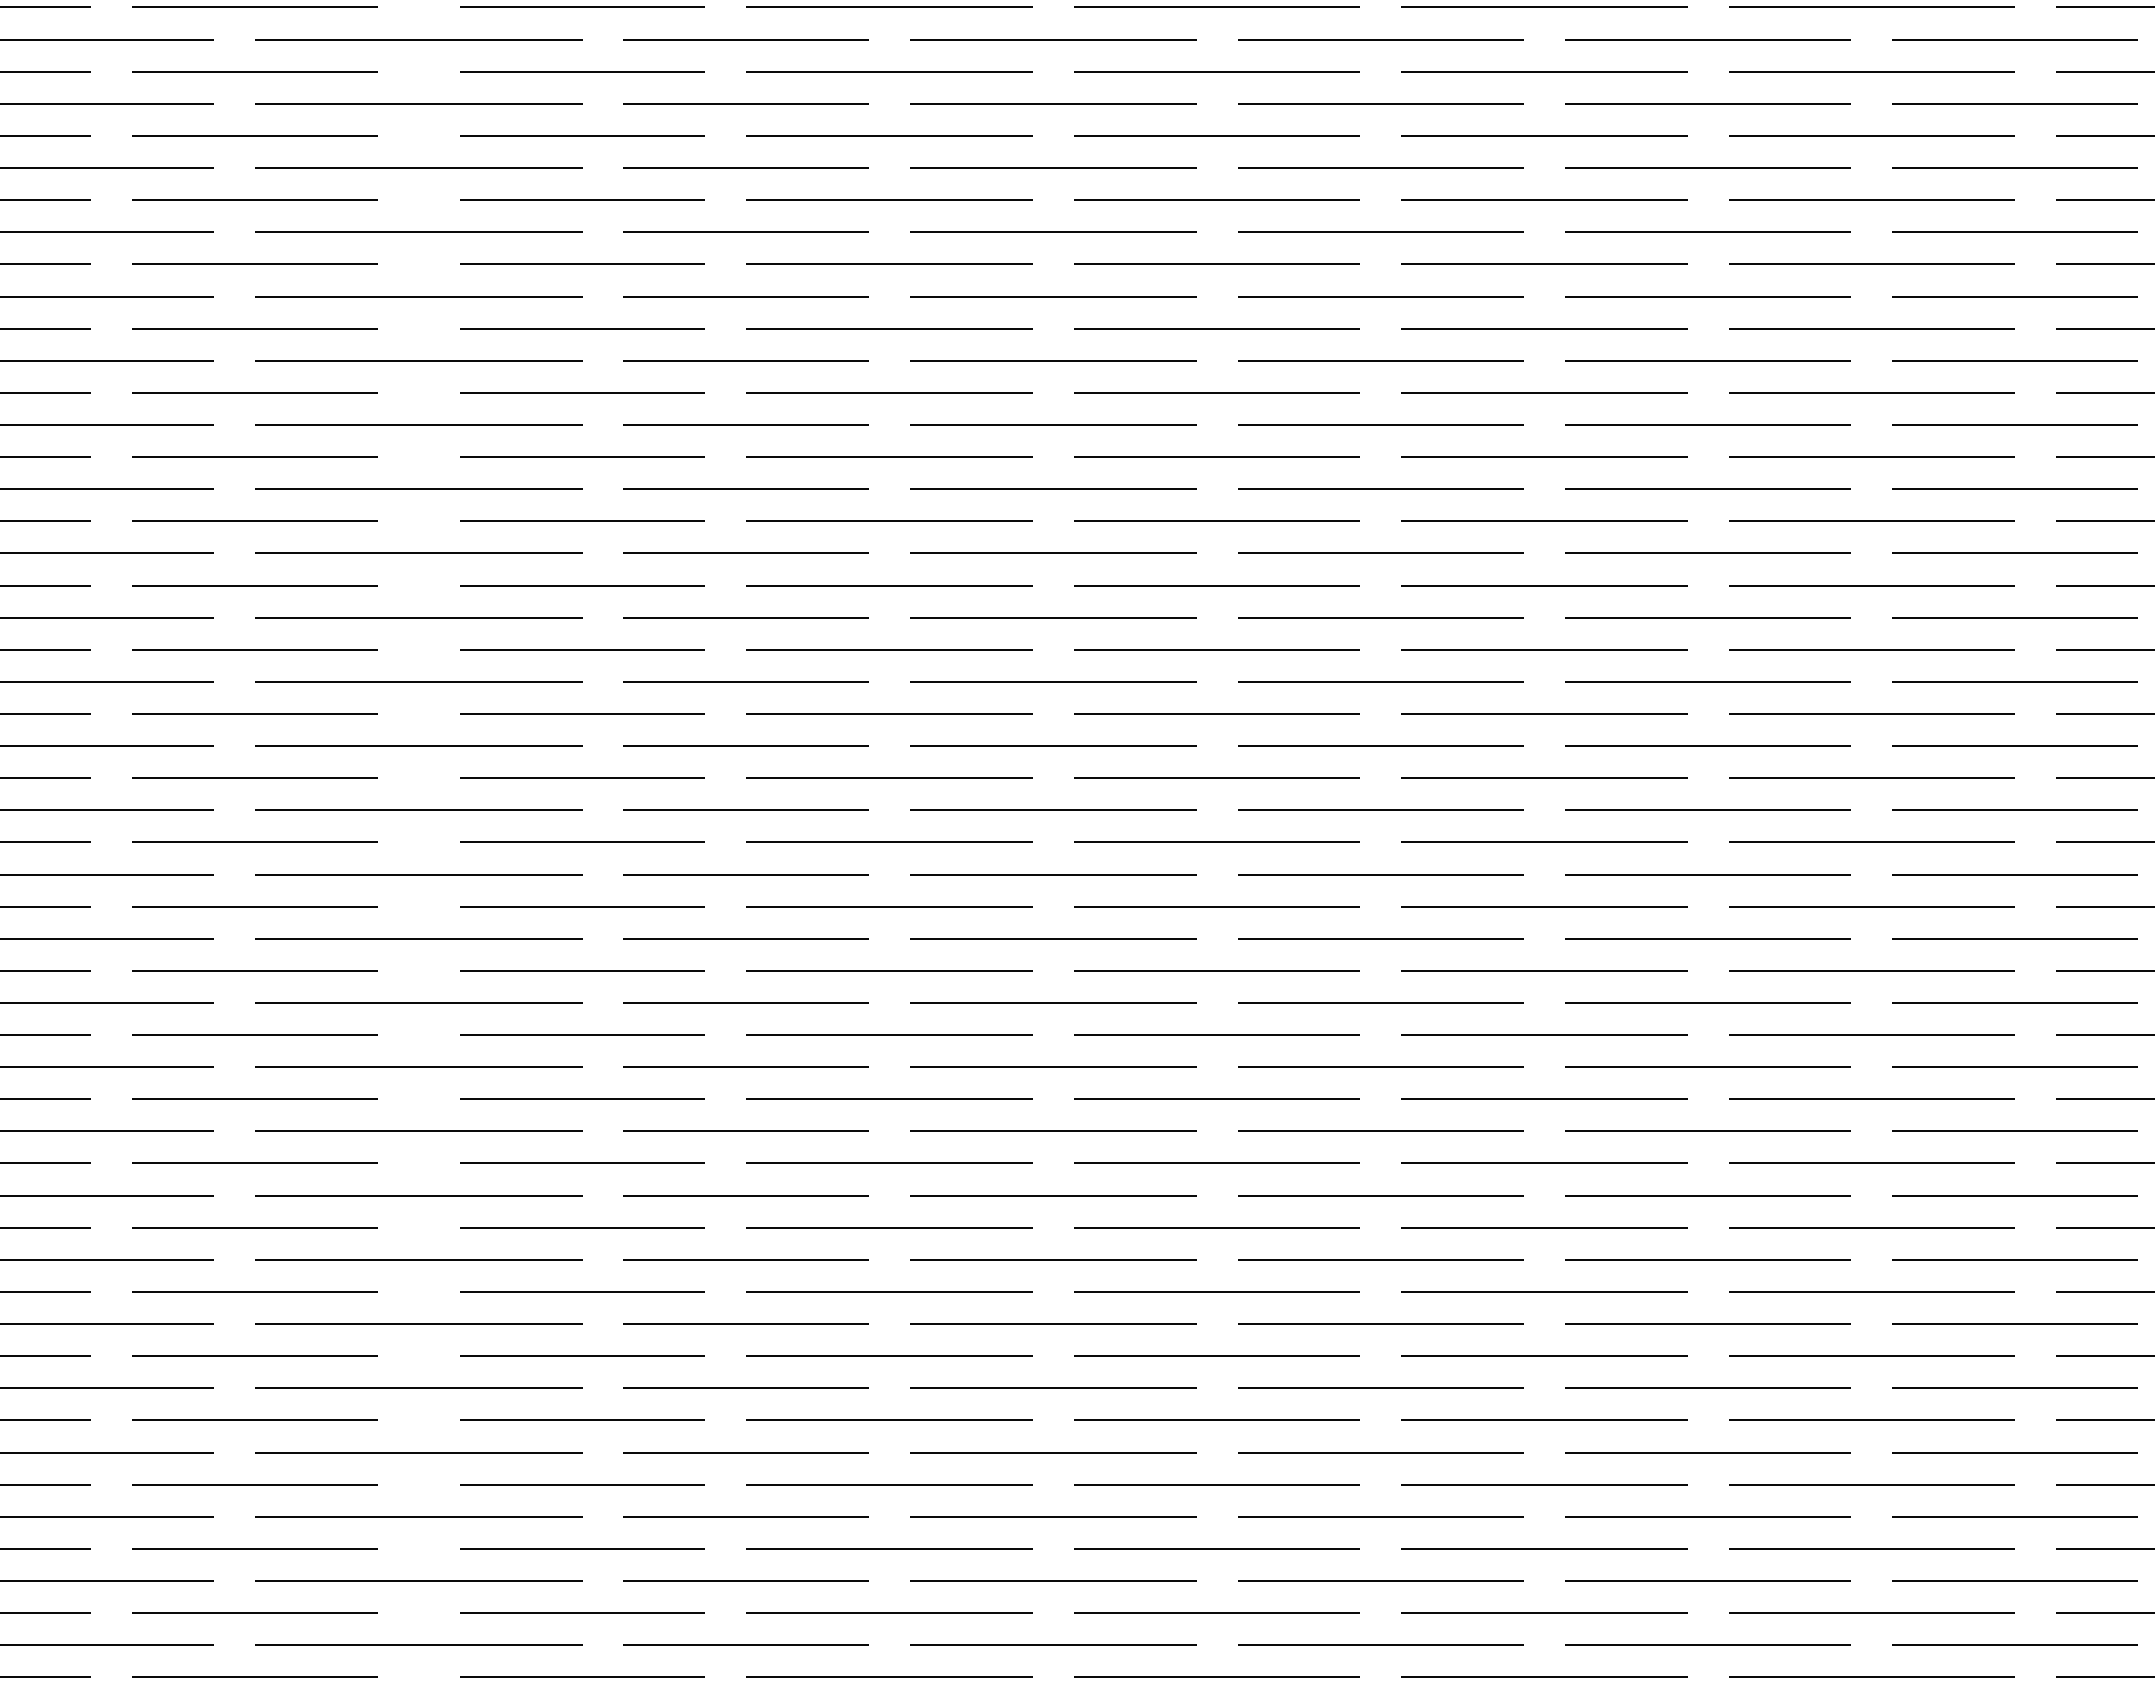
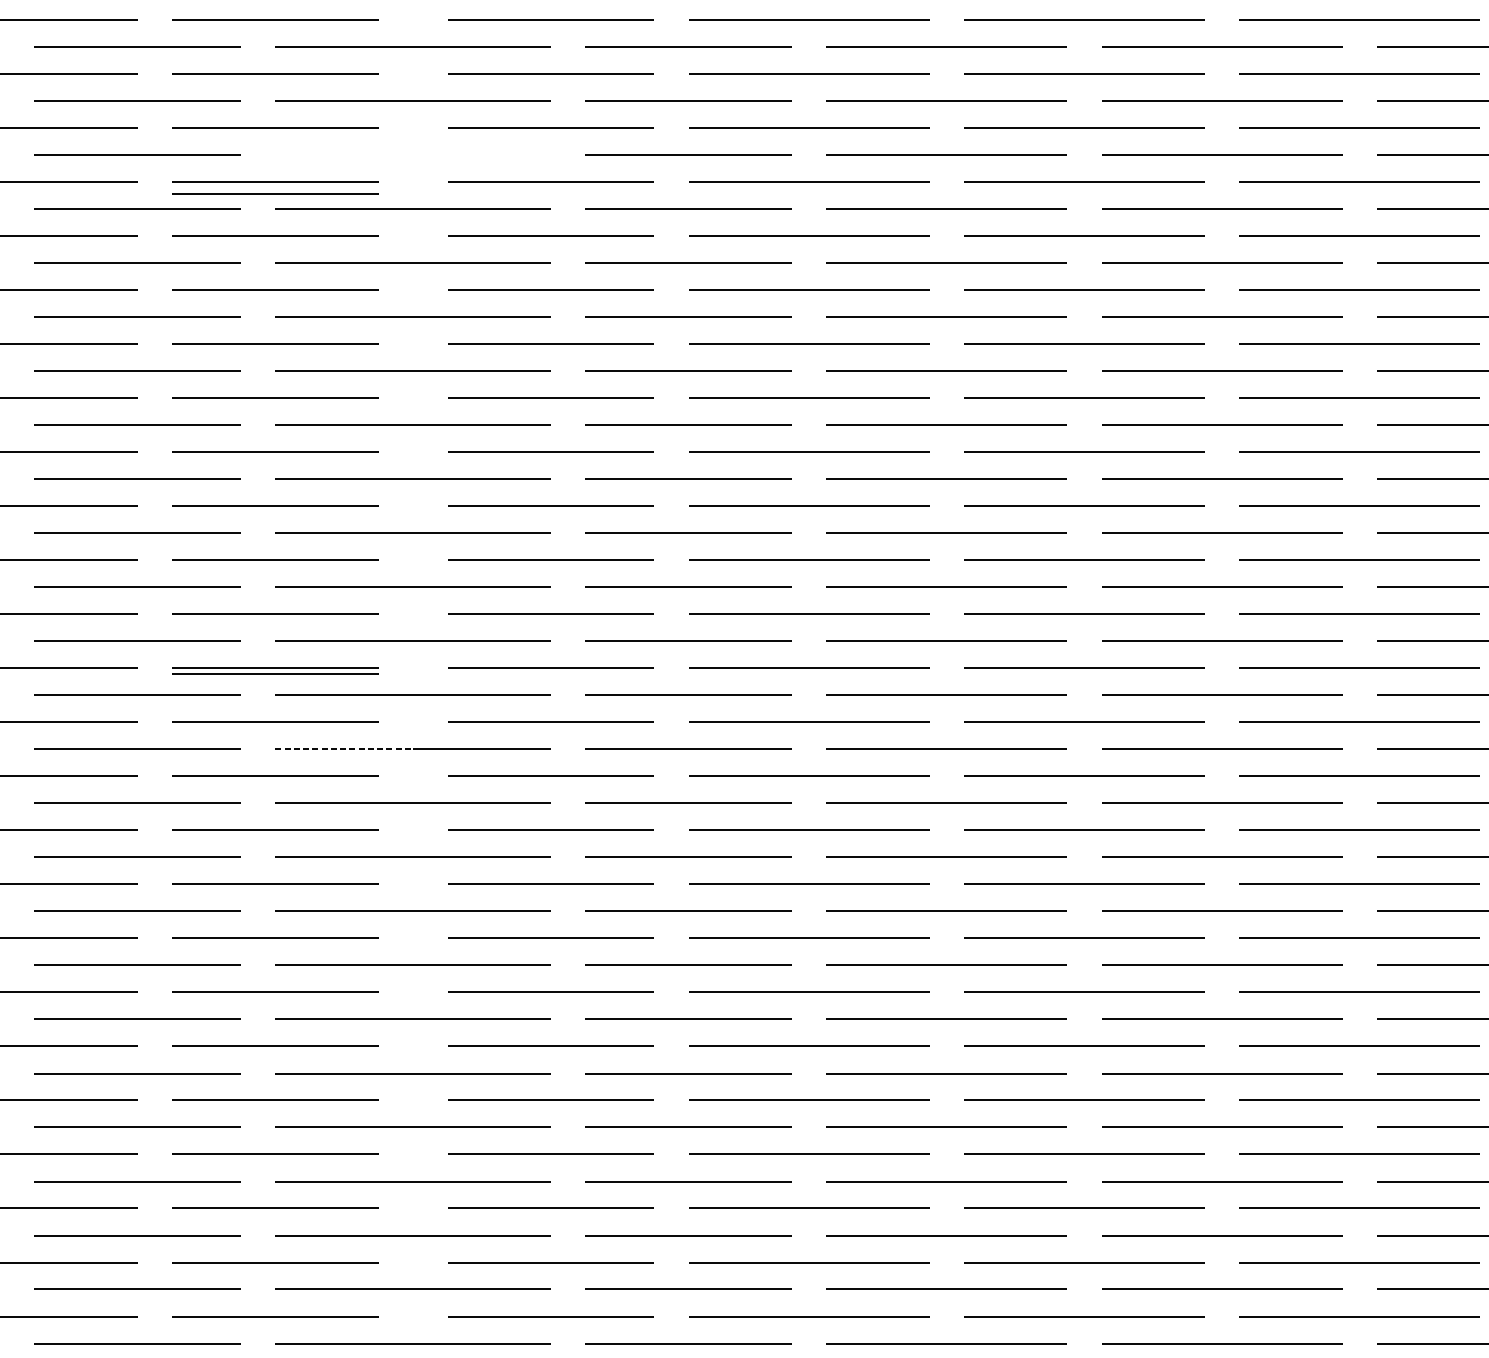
line: (418, 167) -> (412, 154), removed
line: (254, 213) -> (274, 193), added
line: (254, 784) -> (274, 673), added
line: (337, 874) -> (344, 749), solid -> dashed

